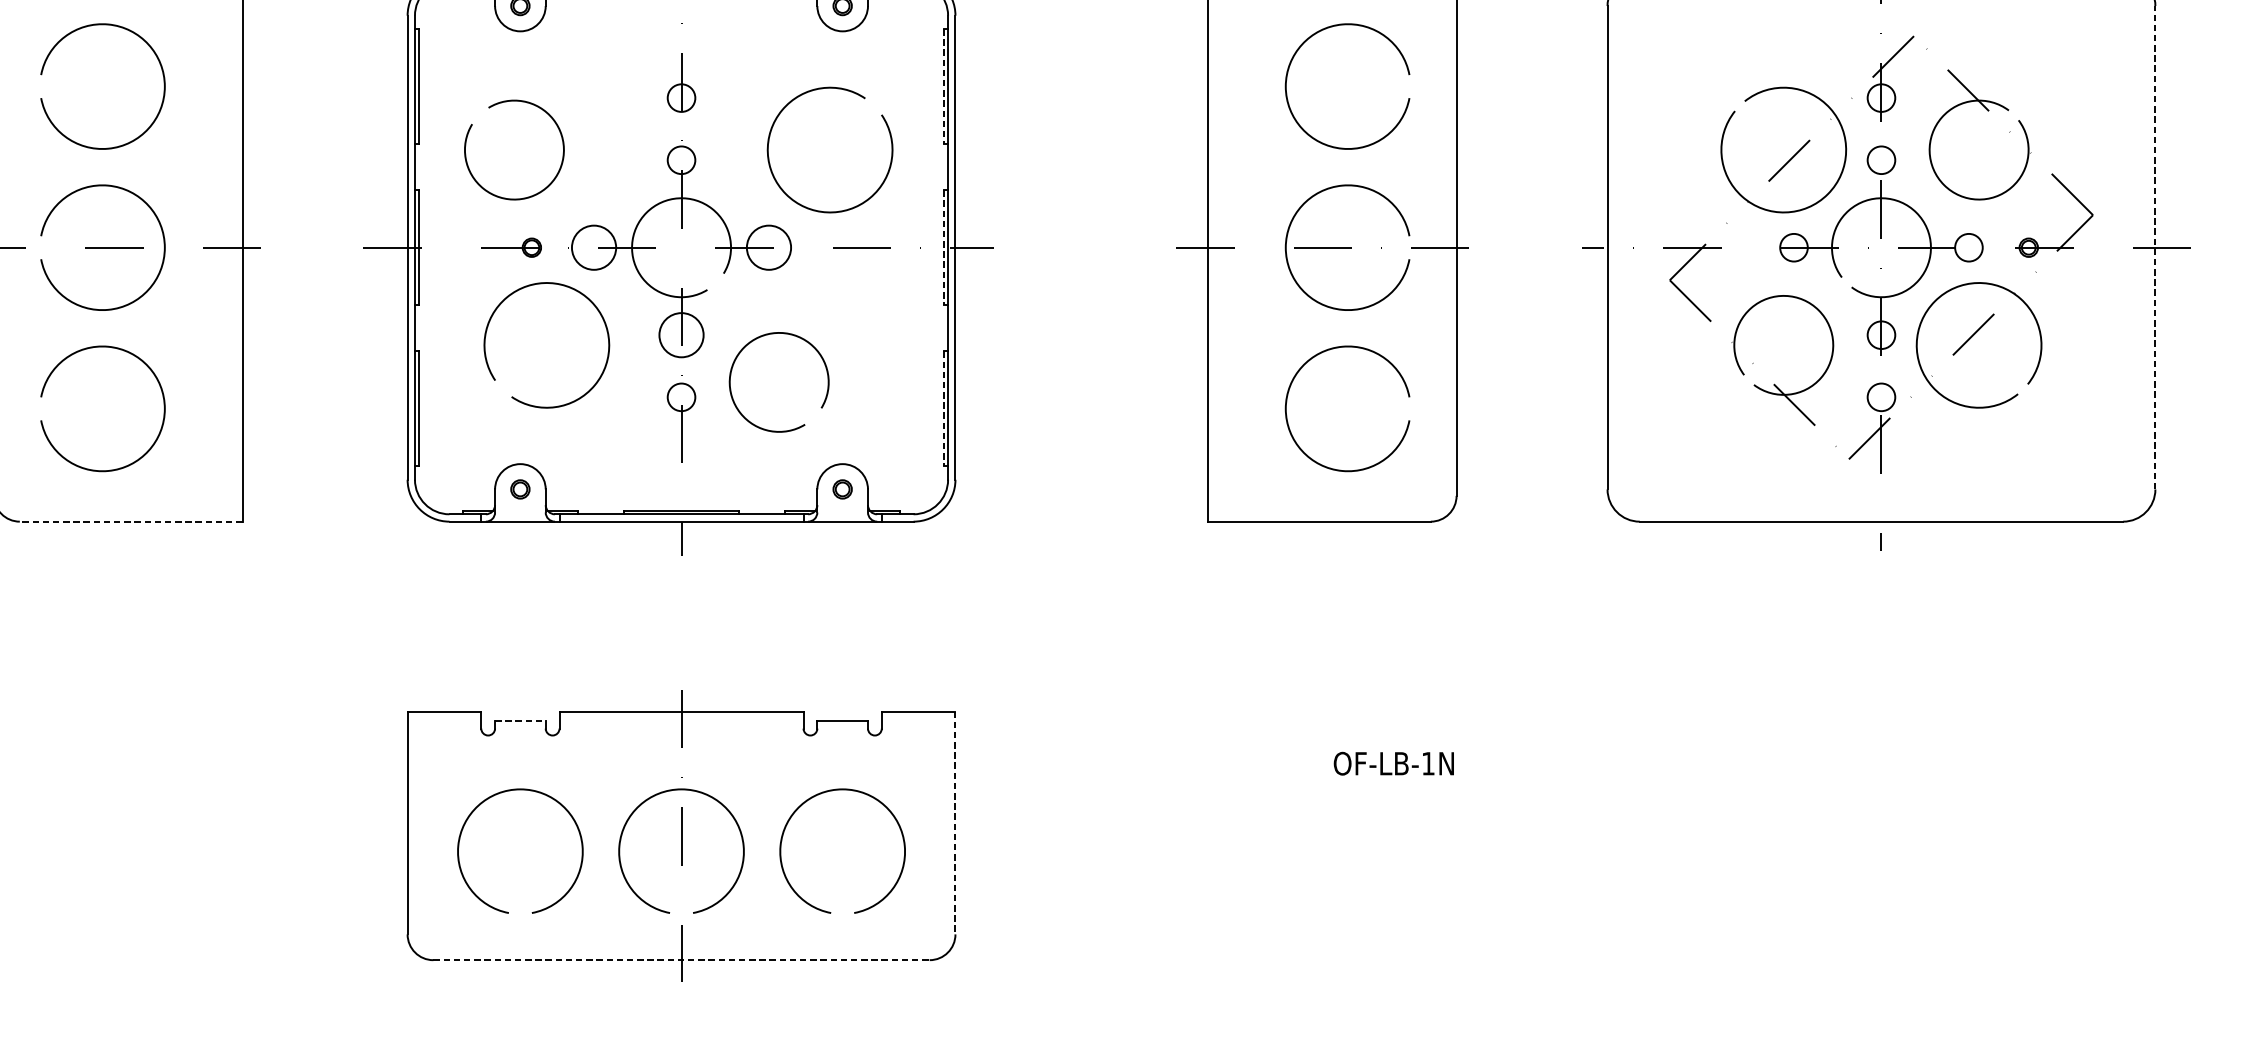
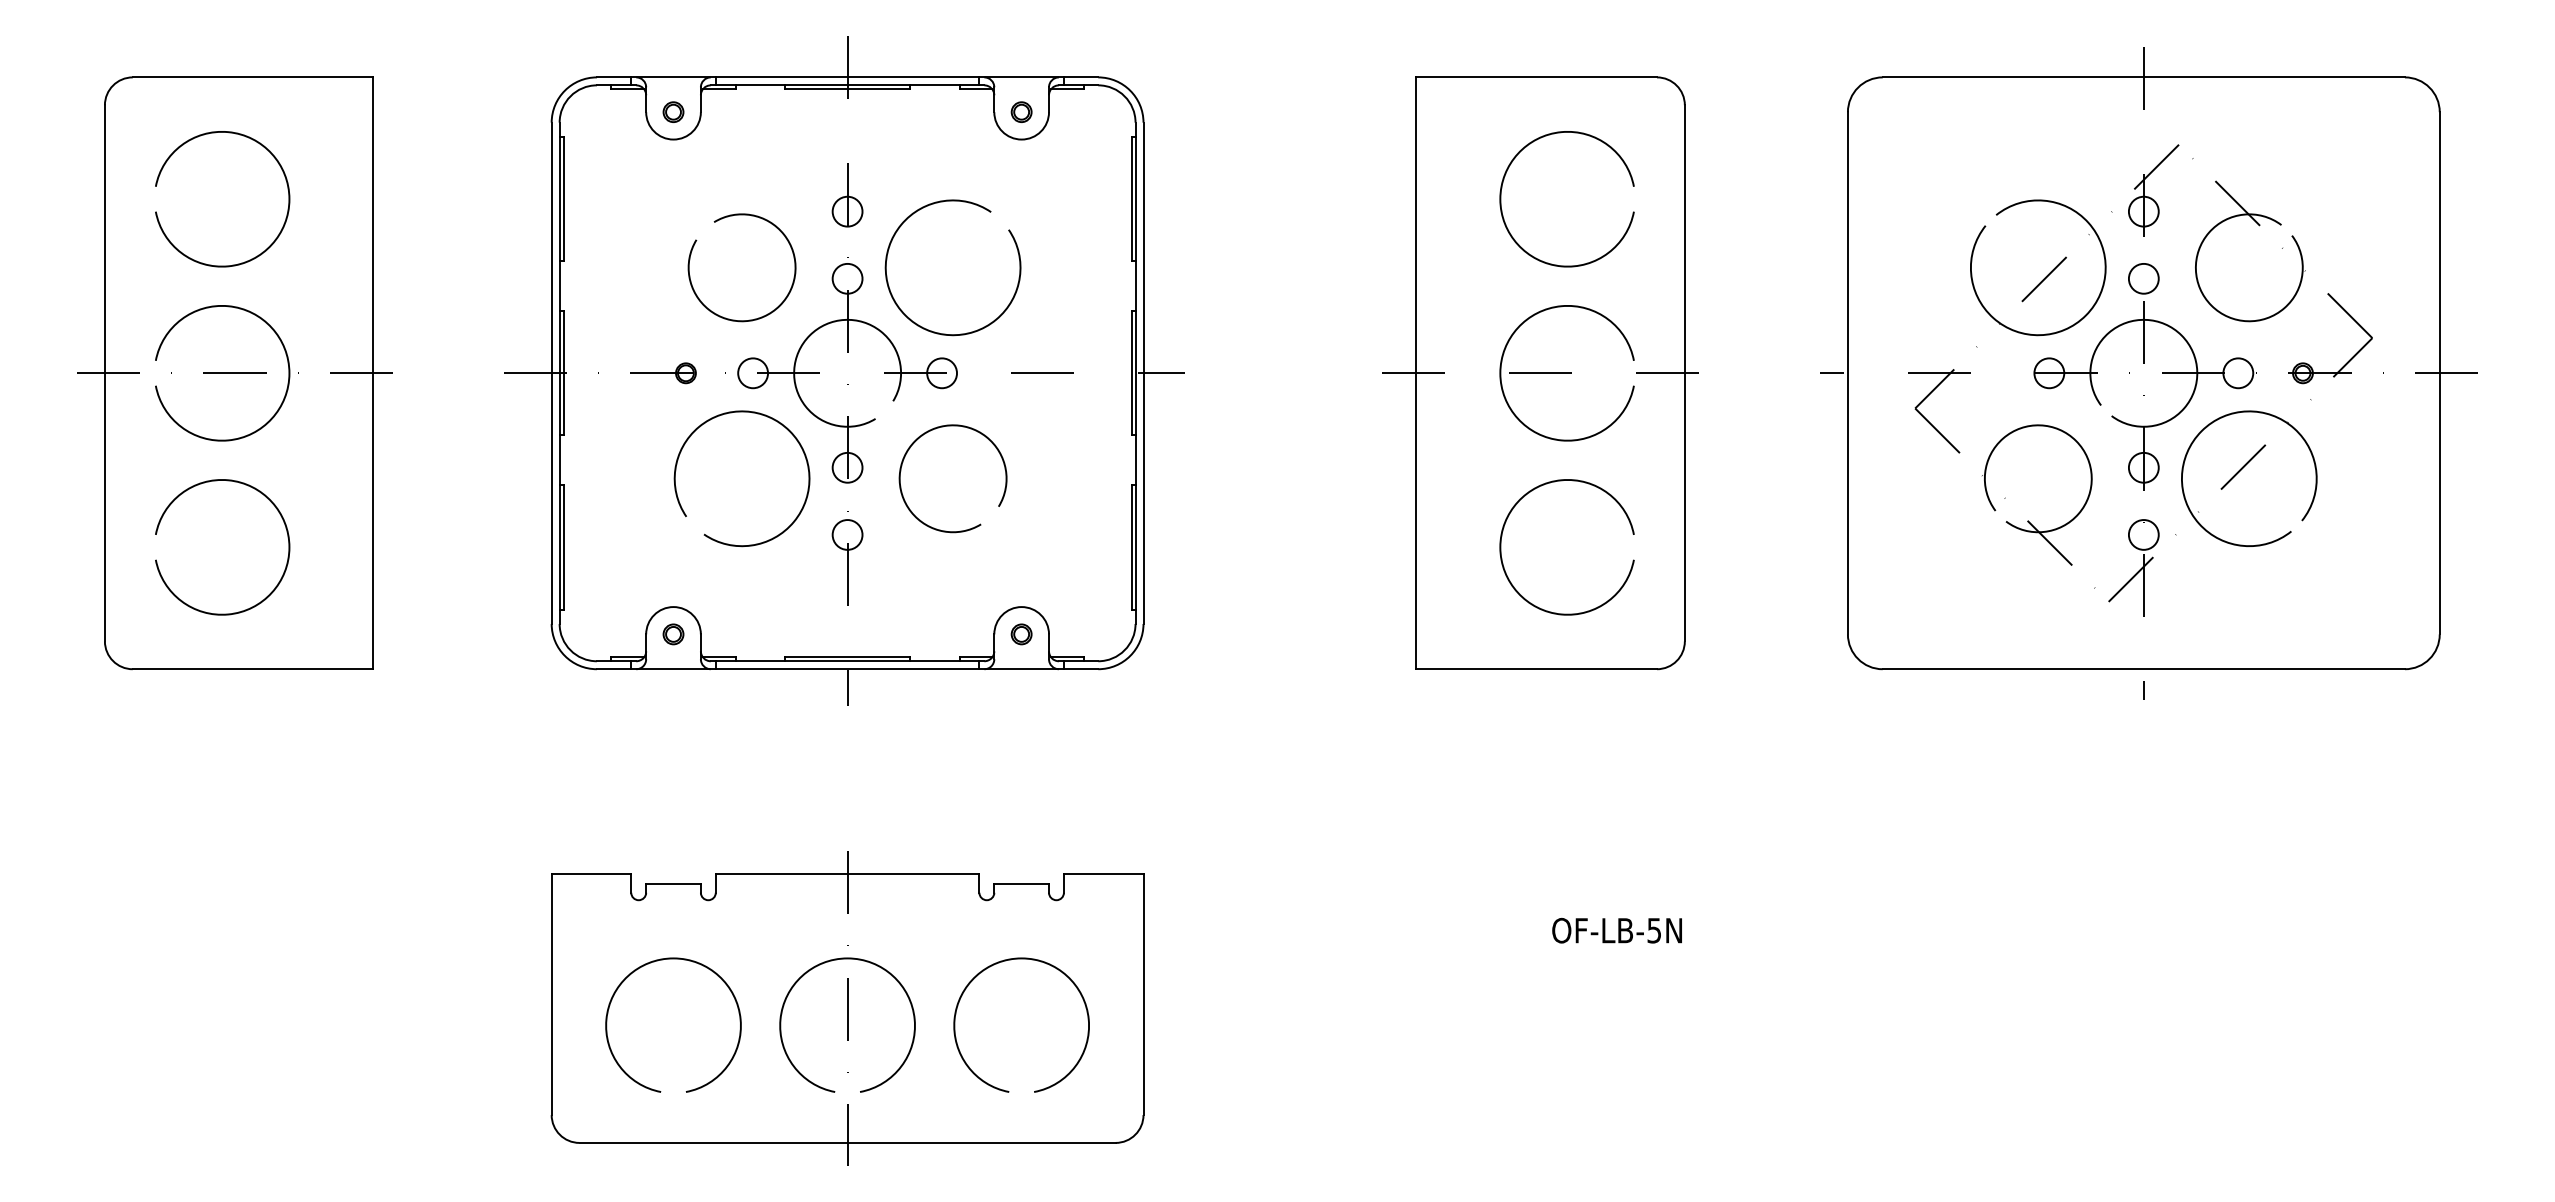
line: (944, 86) -> (1131, 199), dashed -> solid
arc: (776, 120) -> (895, 235), moved
arc: (471, 128) -> (695, 244), moved
line: (2155, 246) -> (2439, 372), dashed -> solid
circle: (594, 247) -> (753, 373), size x0.62
circle: (769, 247) -> (942, 373), size x0.62
line: (944, 247) -> (1131, 373), dashed -> solid
arc: (493, 315) -> (684, 446), moved
circle: (681, 334) -> (847, 467), size x0.62
arc: (732, 371) -> (902, 466), moved
line: (944, 408) -> (1131, 547), dashed -> solid
line: (130, 521) -> (252, 669), dashed -> solid
line: (521, 720) -> (674, 884), dashed -> solid
text: (1427, 763) -> (1653, 930), OF-LB-1N -> OF-LB-5N
line: (955, 823) -> (1143, 995), dashed -> solid
line: (682, 959) -> (848, 1142), dashed -> solid

